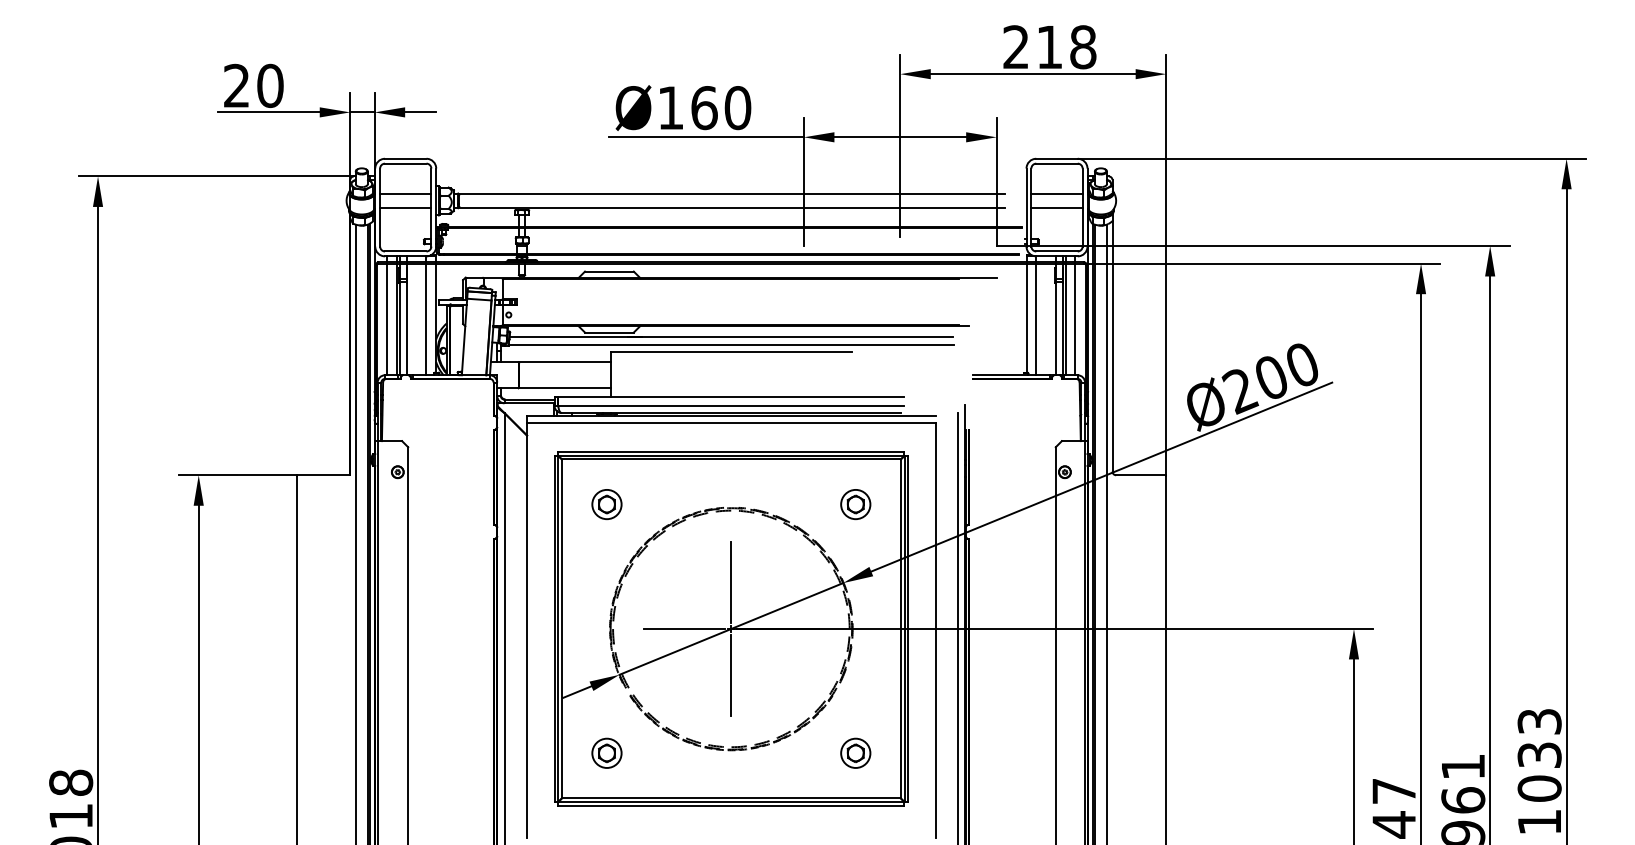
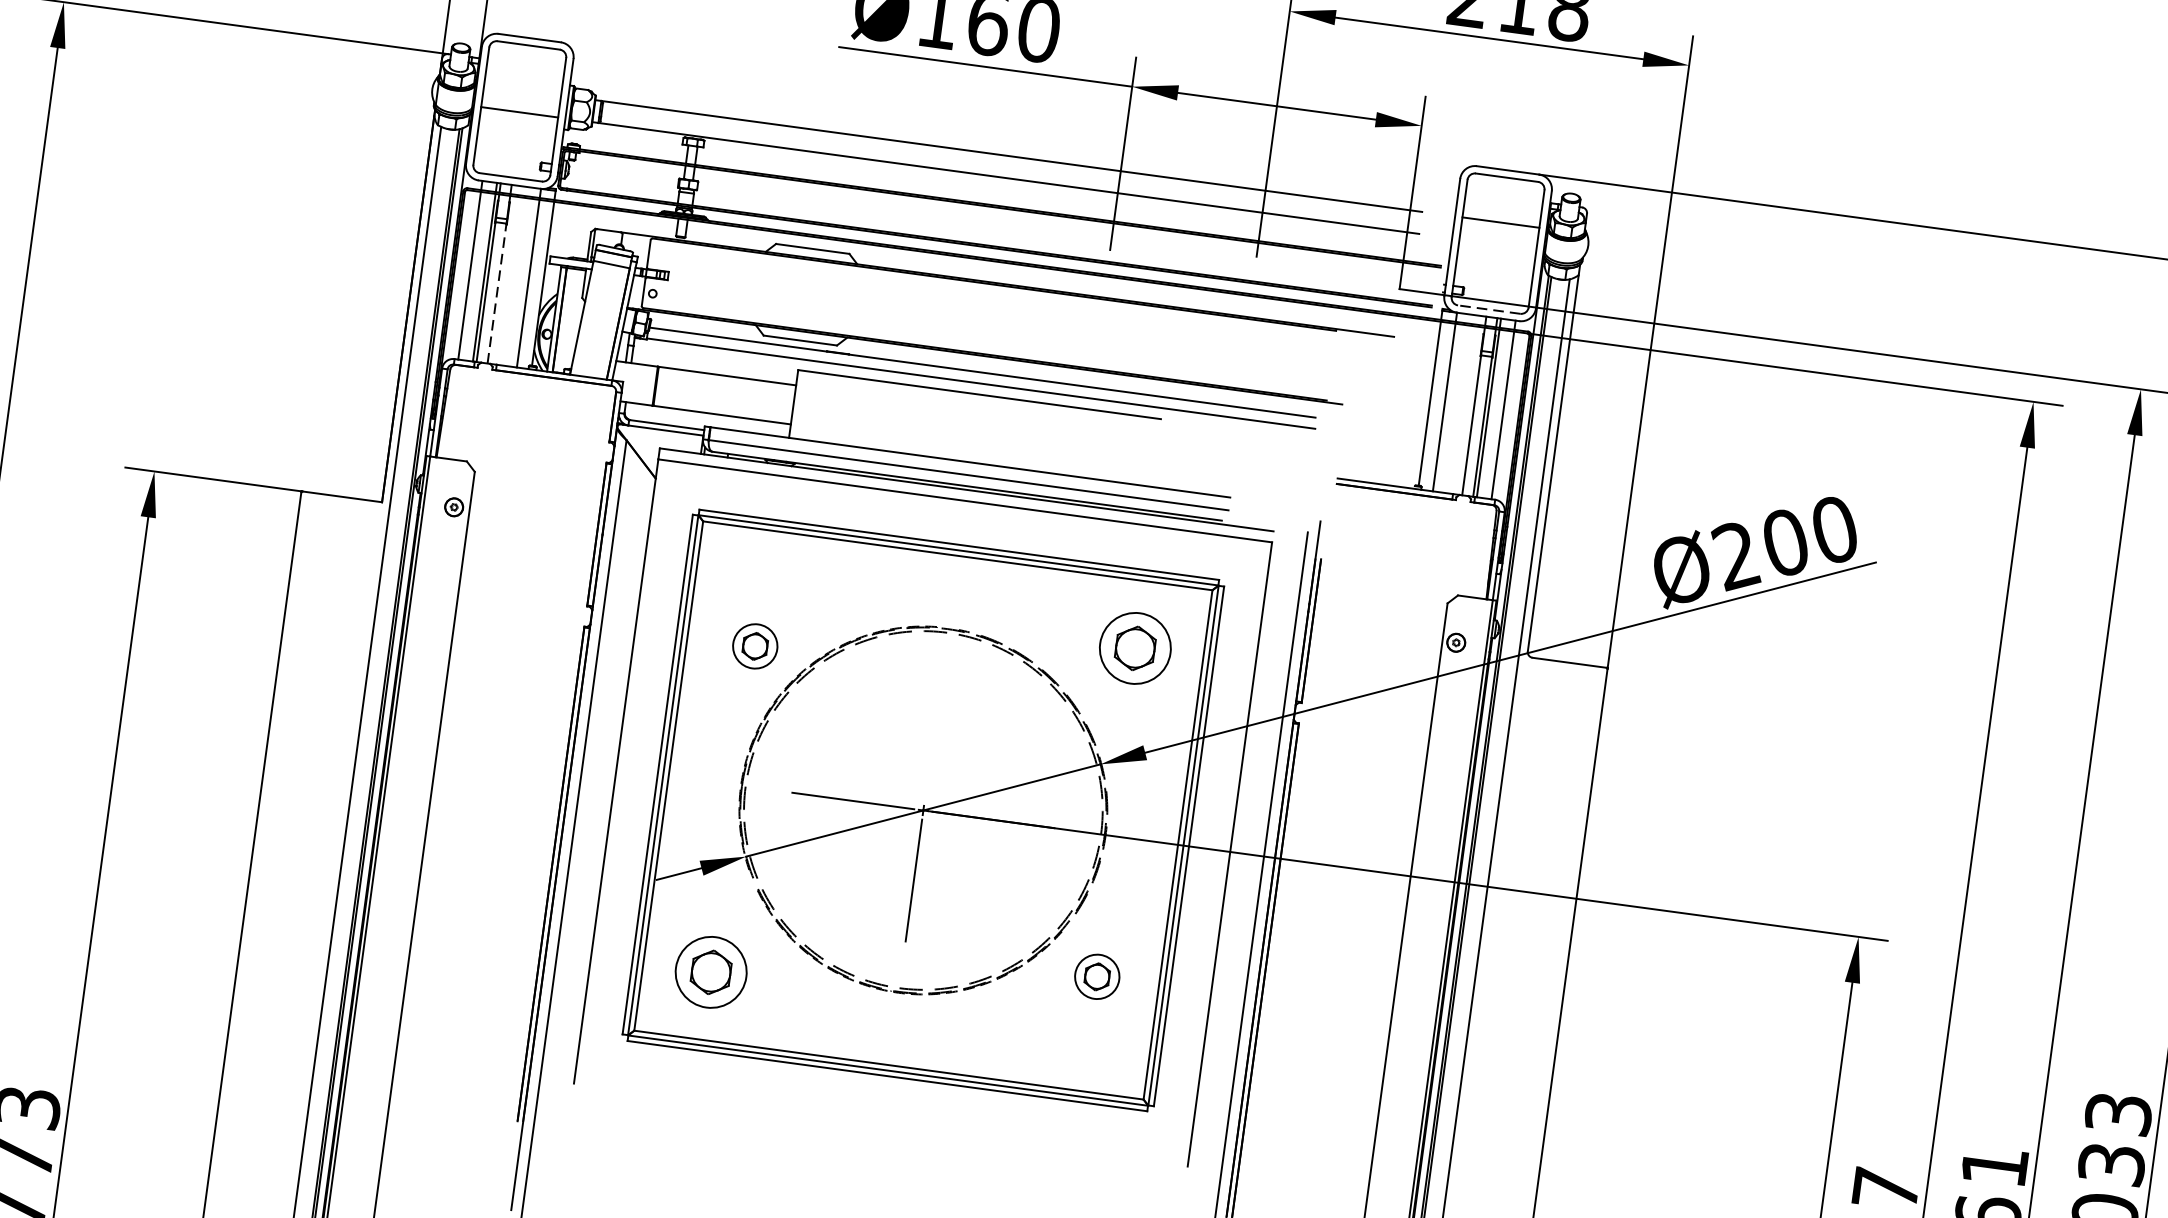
line: (405, 193) -> (522, 90), removed
line: (1056, 208) -> (1497, 244), removed
line: (1057, 251) -> (1489, 309), solid -> dashed
line: (406, 328) -> (496, 293), solid -> dashed
part: (606, 504) -> (754, 646), moved
part: (855, 504) -> (1135, 648), size x1.6
line: (731, 581) -> (933, 739), removed
part: (606, 752) -> (710, 970), size x1.6
part: (855, 752) -> (1097, 975), moved

